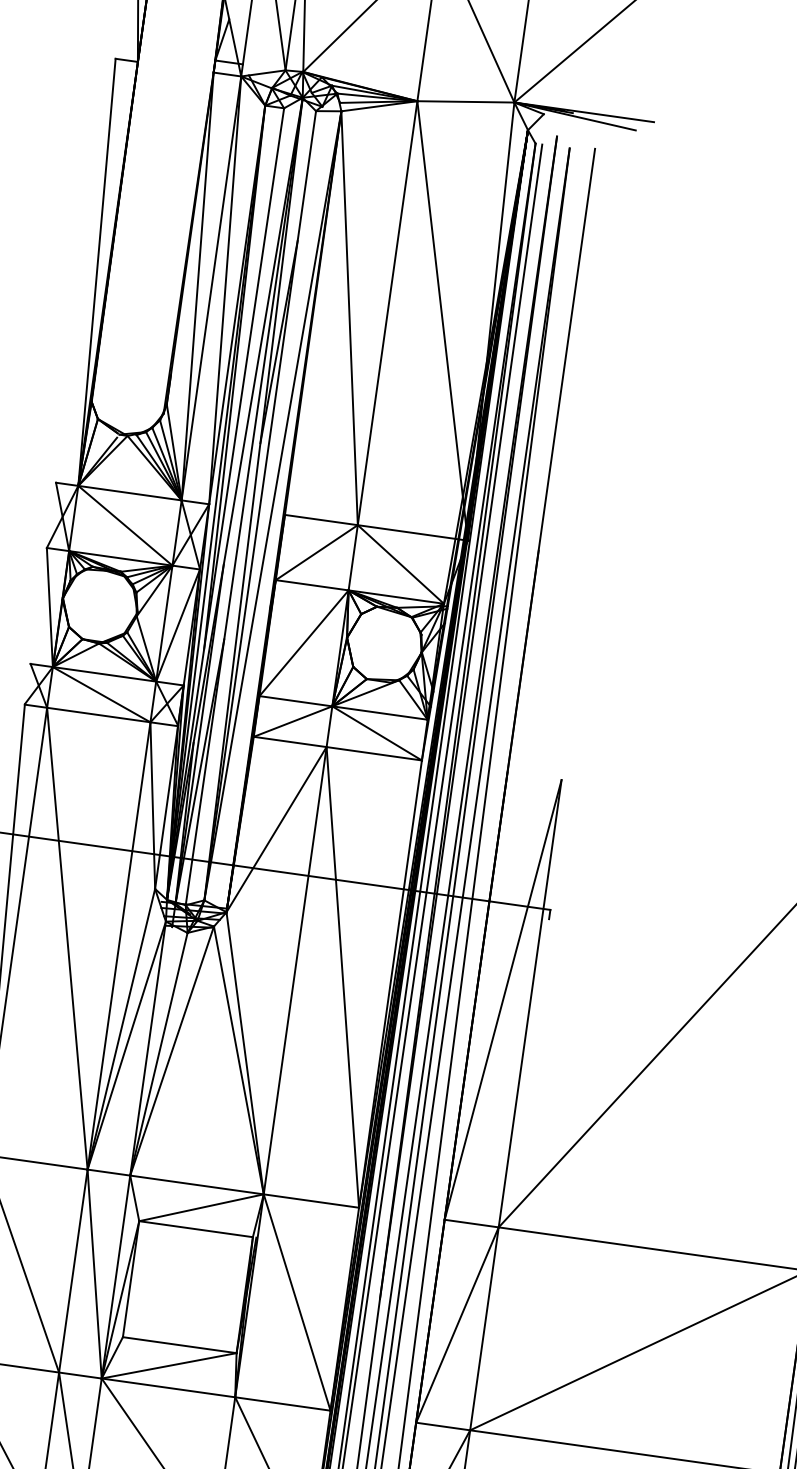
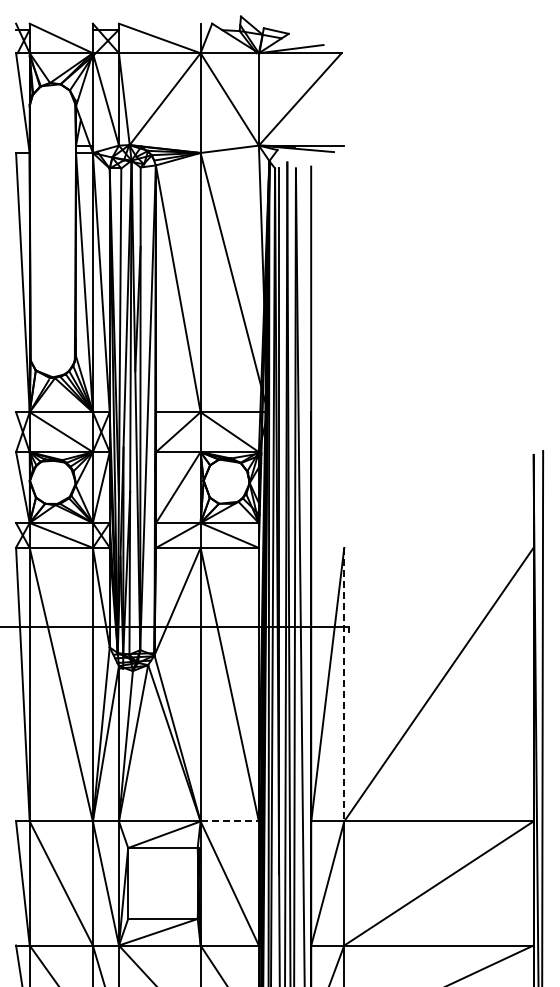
line: (530, 1003) -> (344, 684), solid -> dashed
line: (312, 1201) -> (230, 821), solid -> dashed

